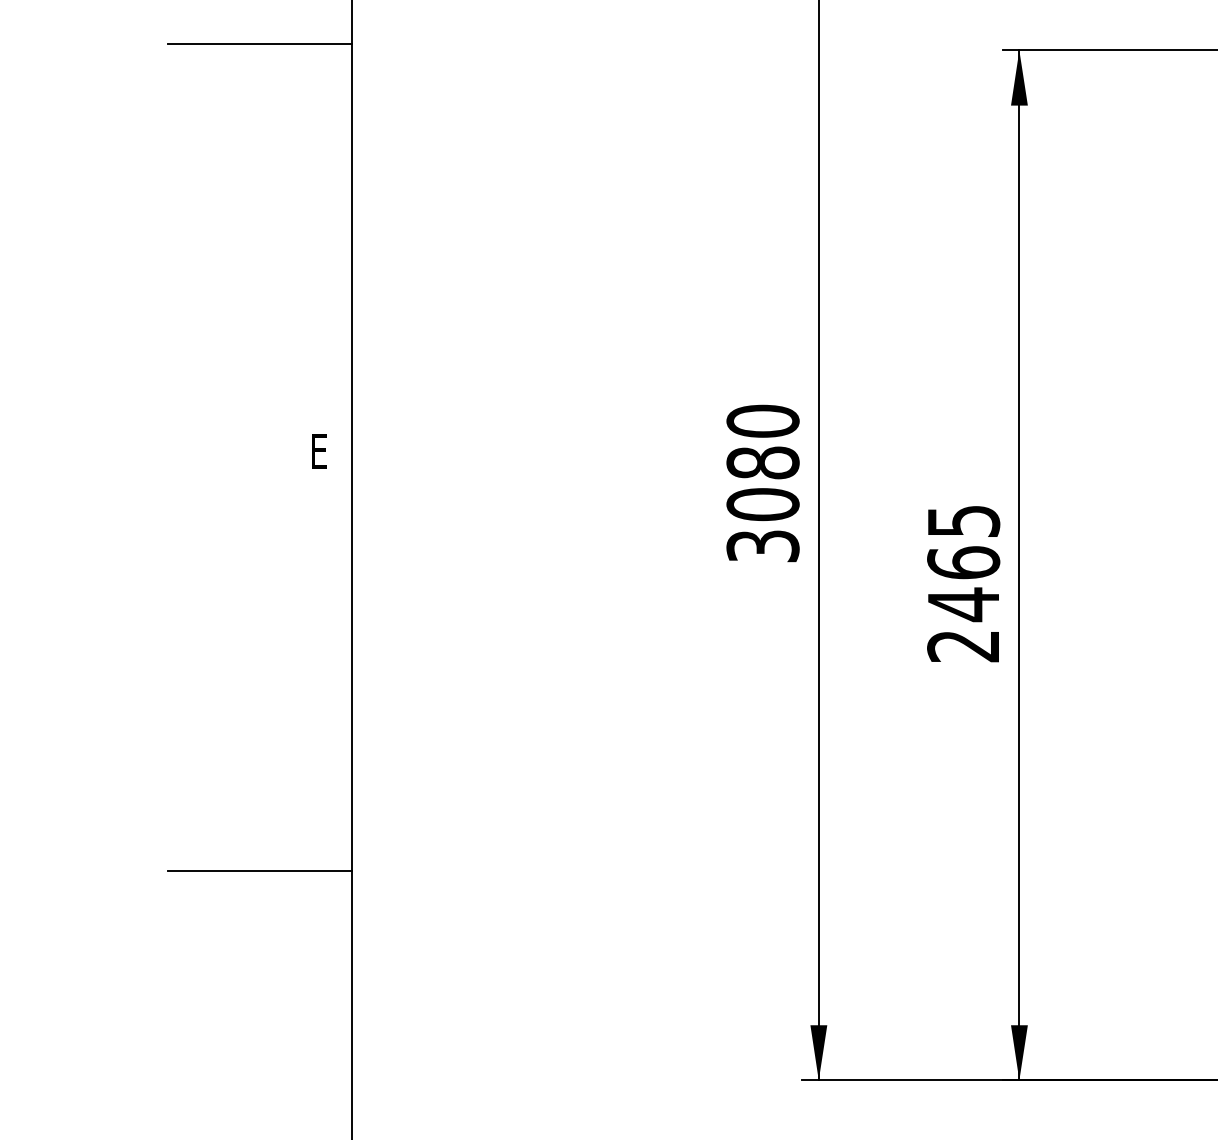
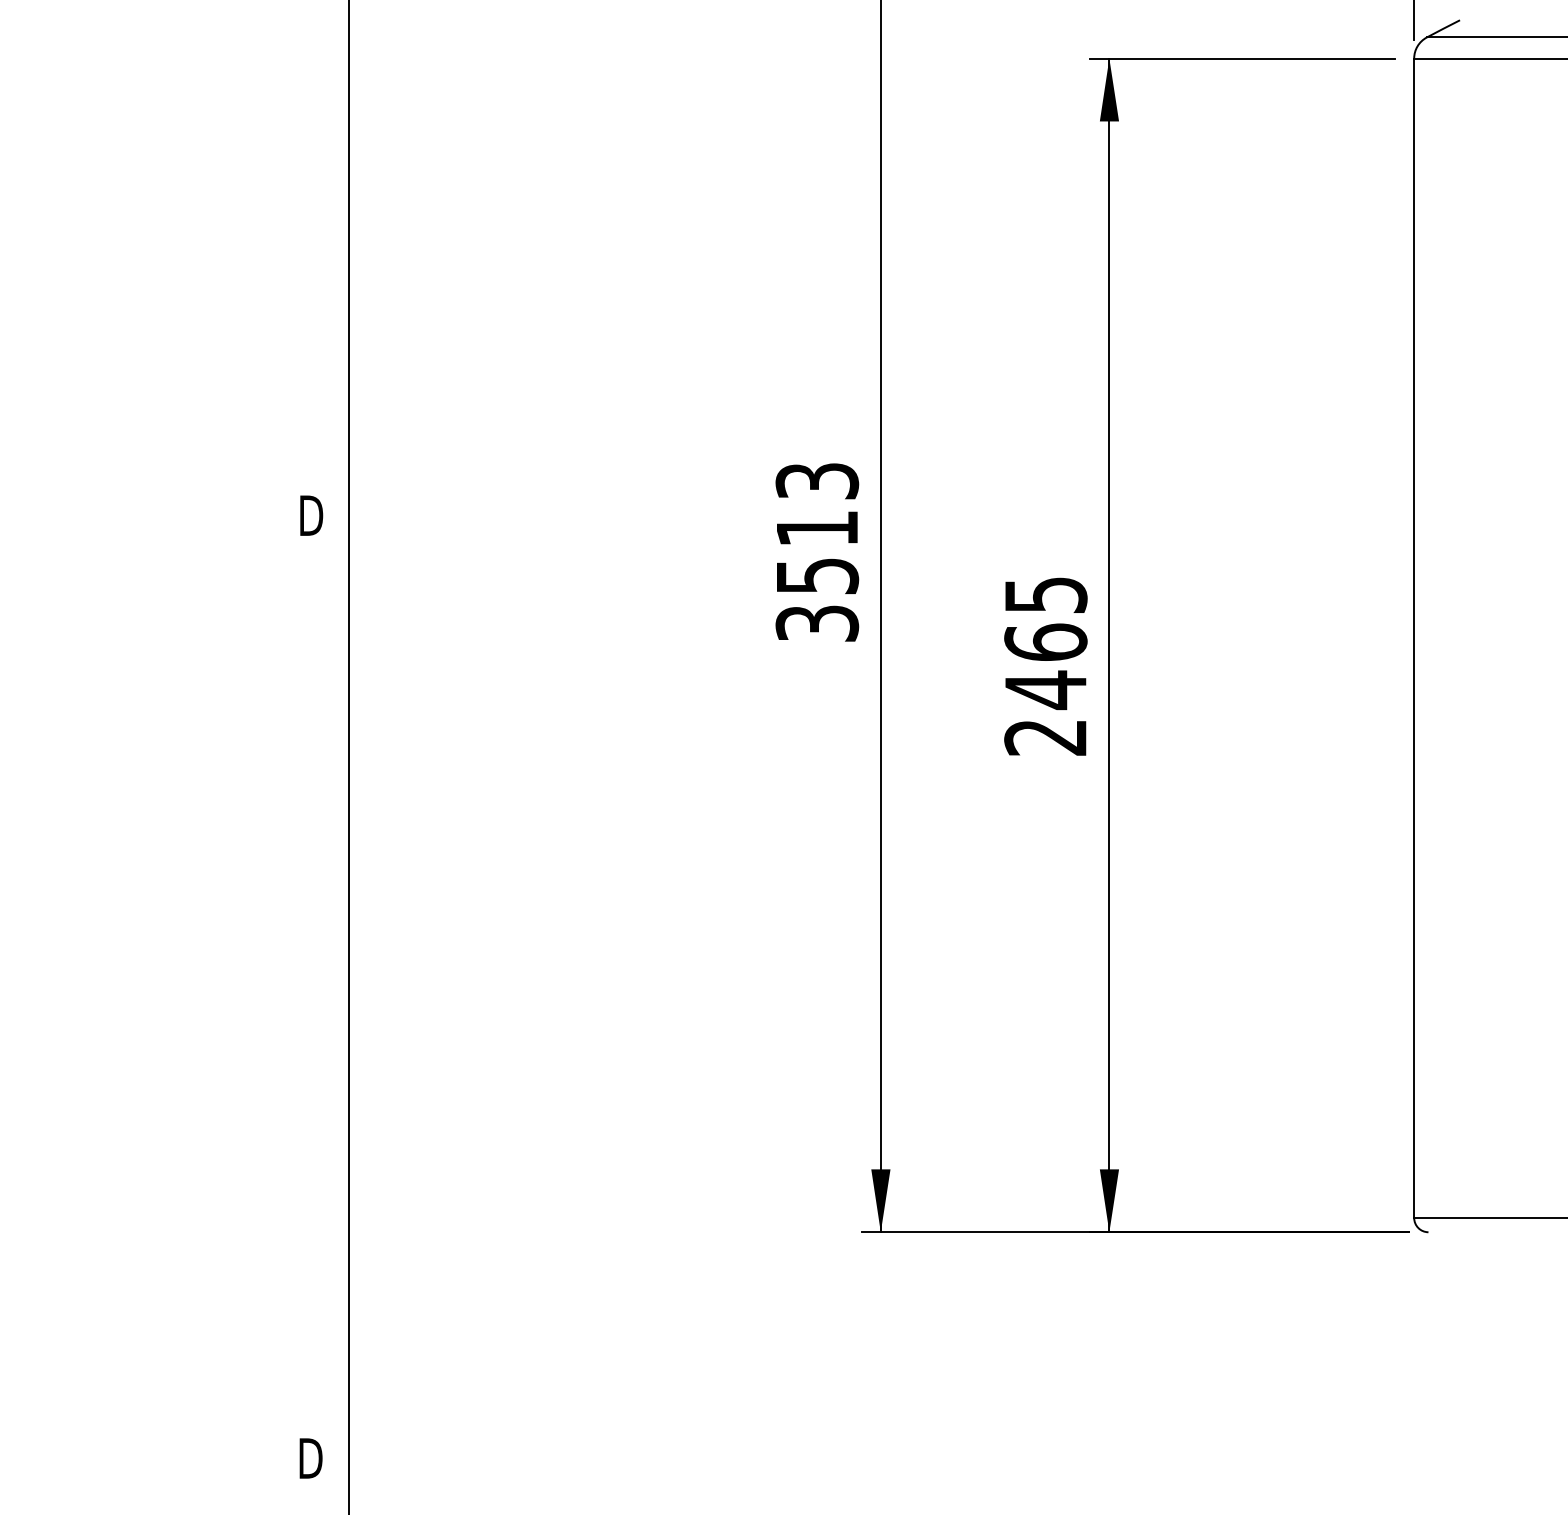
line: (260, 43) -> (244, 50), removed
text: (319, 451) -> (311, 515), E -> D
text: (763, 462) -> (817, 528), 3080 -> 3513
line: (260, 870) -> (244, 993), removed

